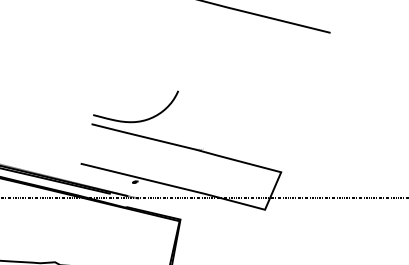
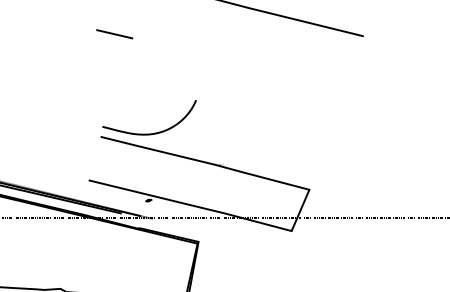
line: (104, 30) -> (114, 33), added

